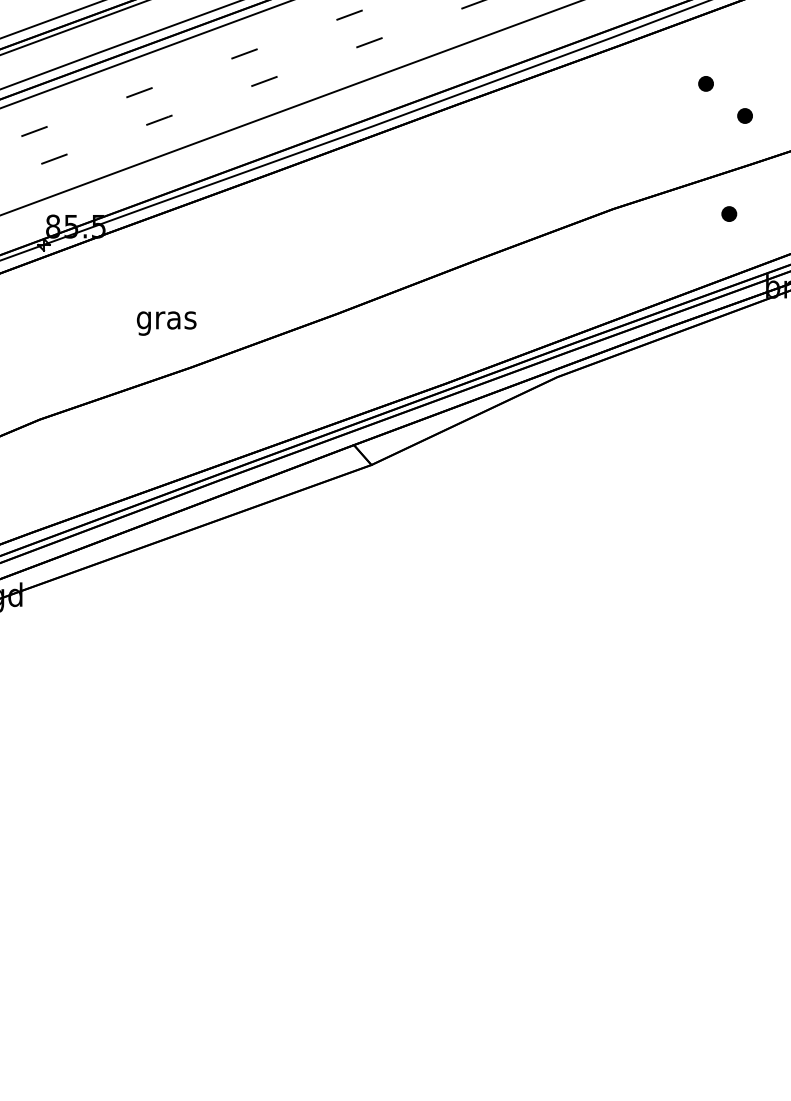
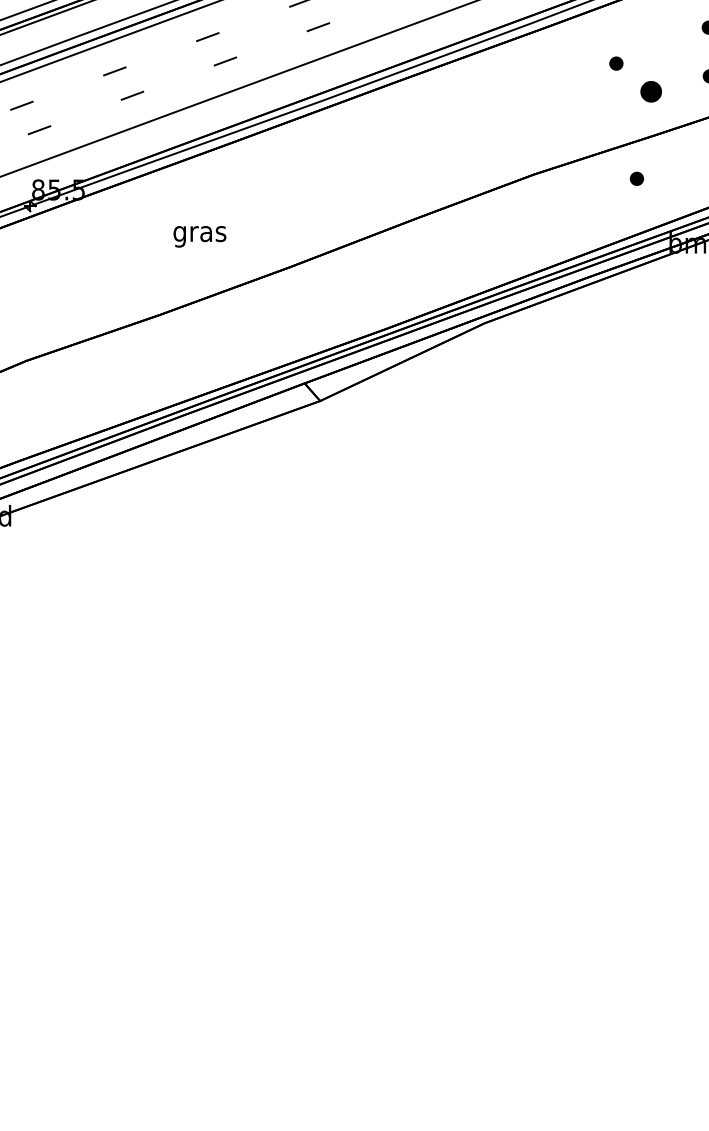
part: (744, 116) -> (650, 92), size x1.6
text: (166, 323) -> (199, 236), moved

